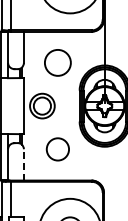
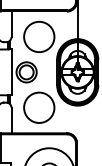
circle: (57, 62) -> (38, 36), size x1.43
circle: (57, 149) -> (38, 107), size x1.67
line: (23, 164) -> (11, 120), dashed -> solid

